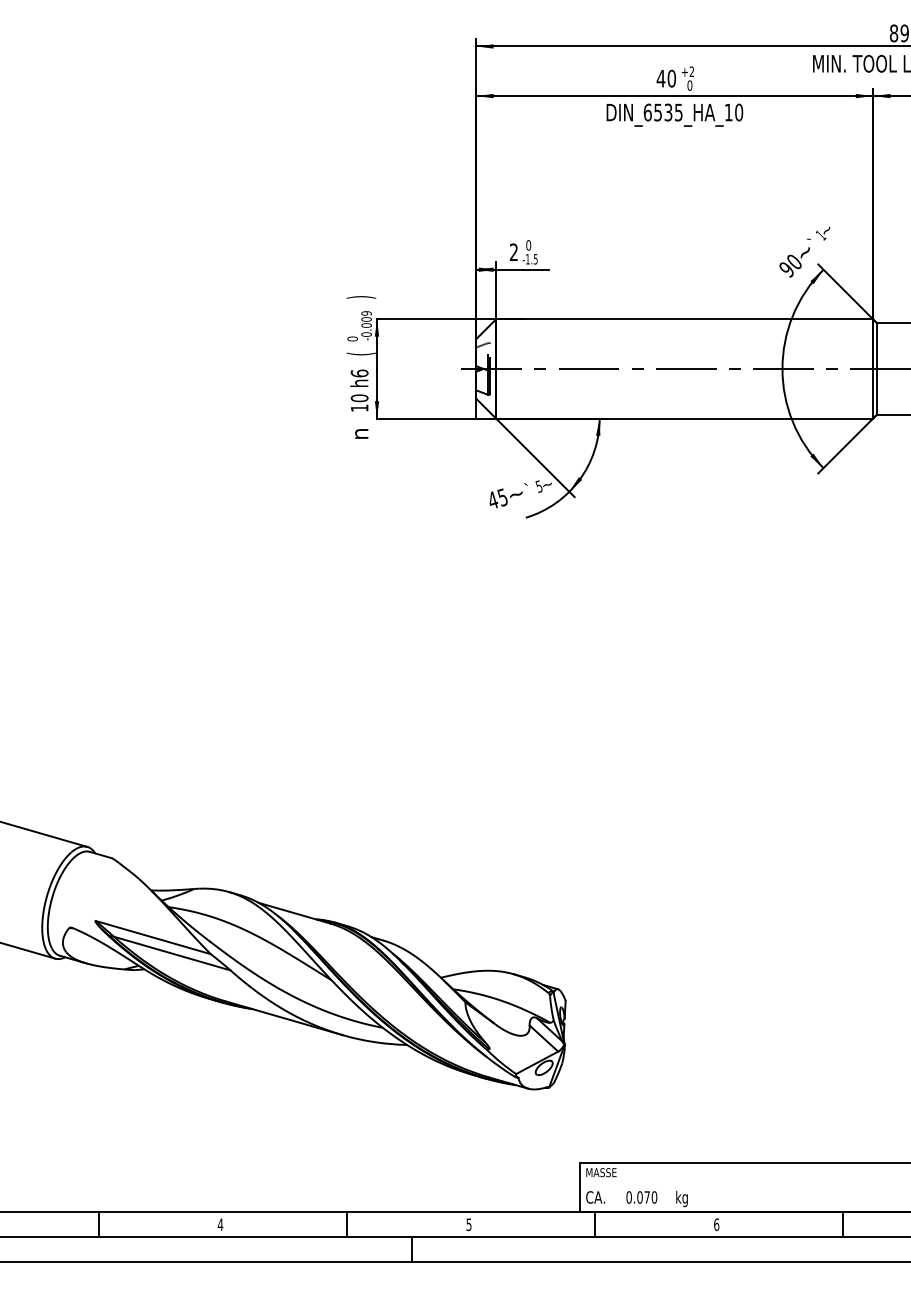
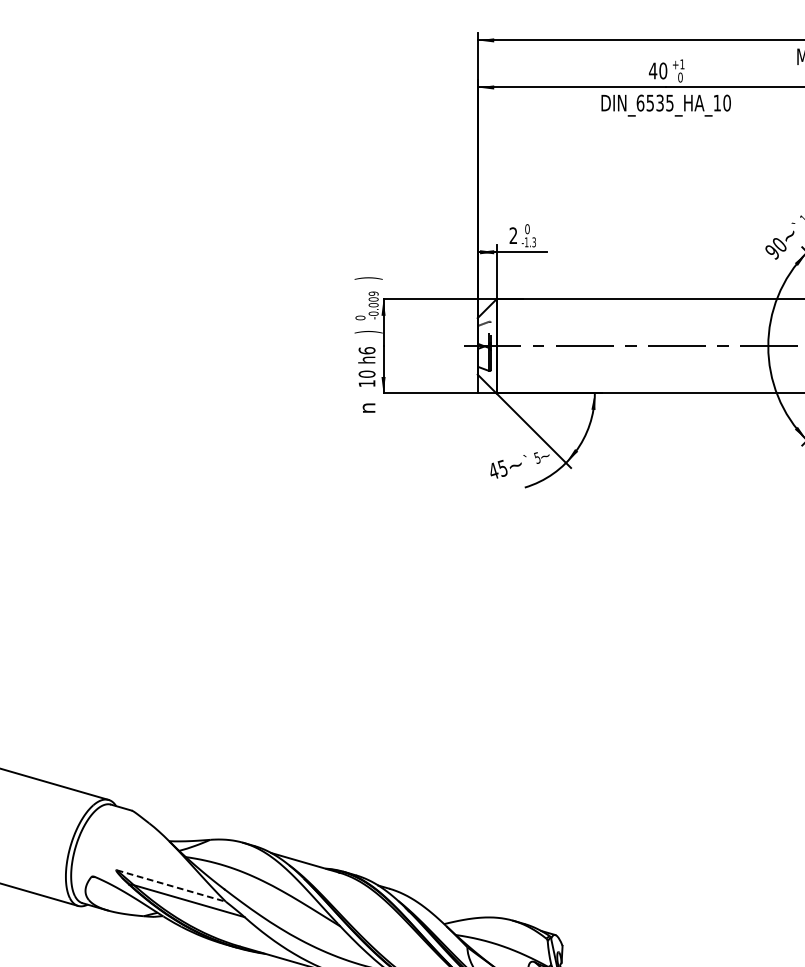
text: (691, 71) -> (681, 64), +2 -> +1
text: (535, 258) -> (533, 241), -1.5 -> -1.3
text: (360, 353) -> (367, 331), ( -> )
line: (153, 937) -> (171, 885), solid -> dashed

